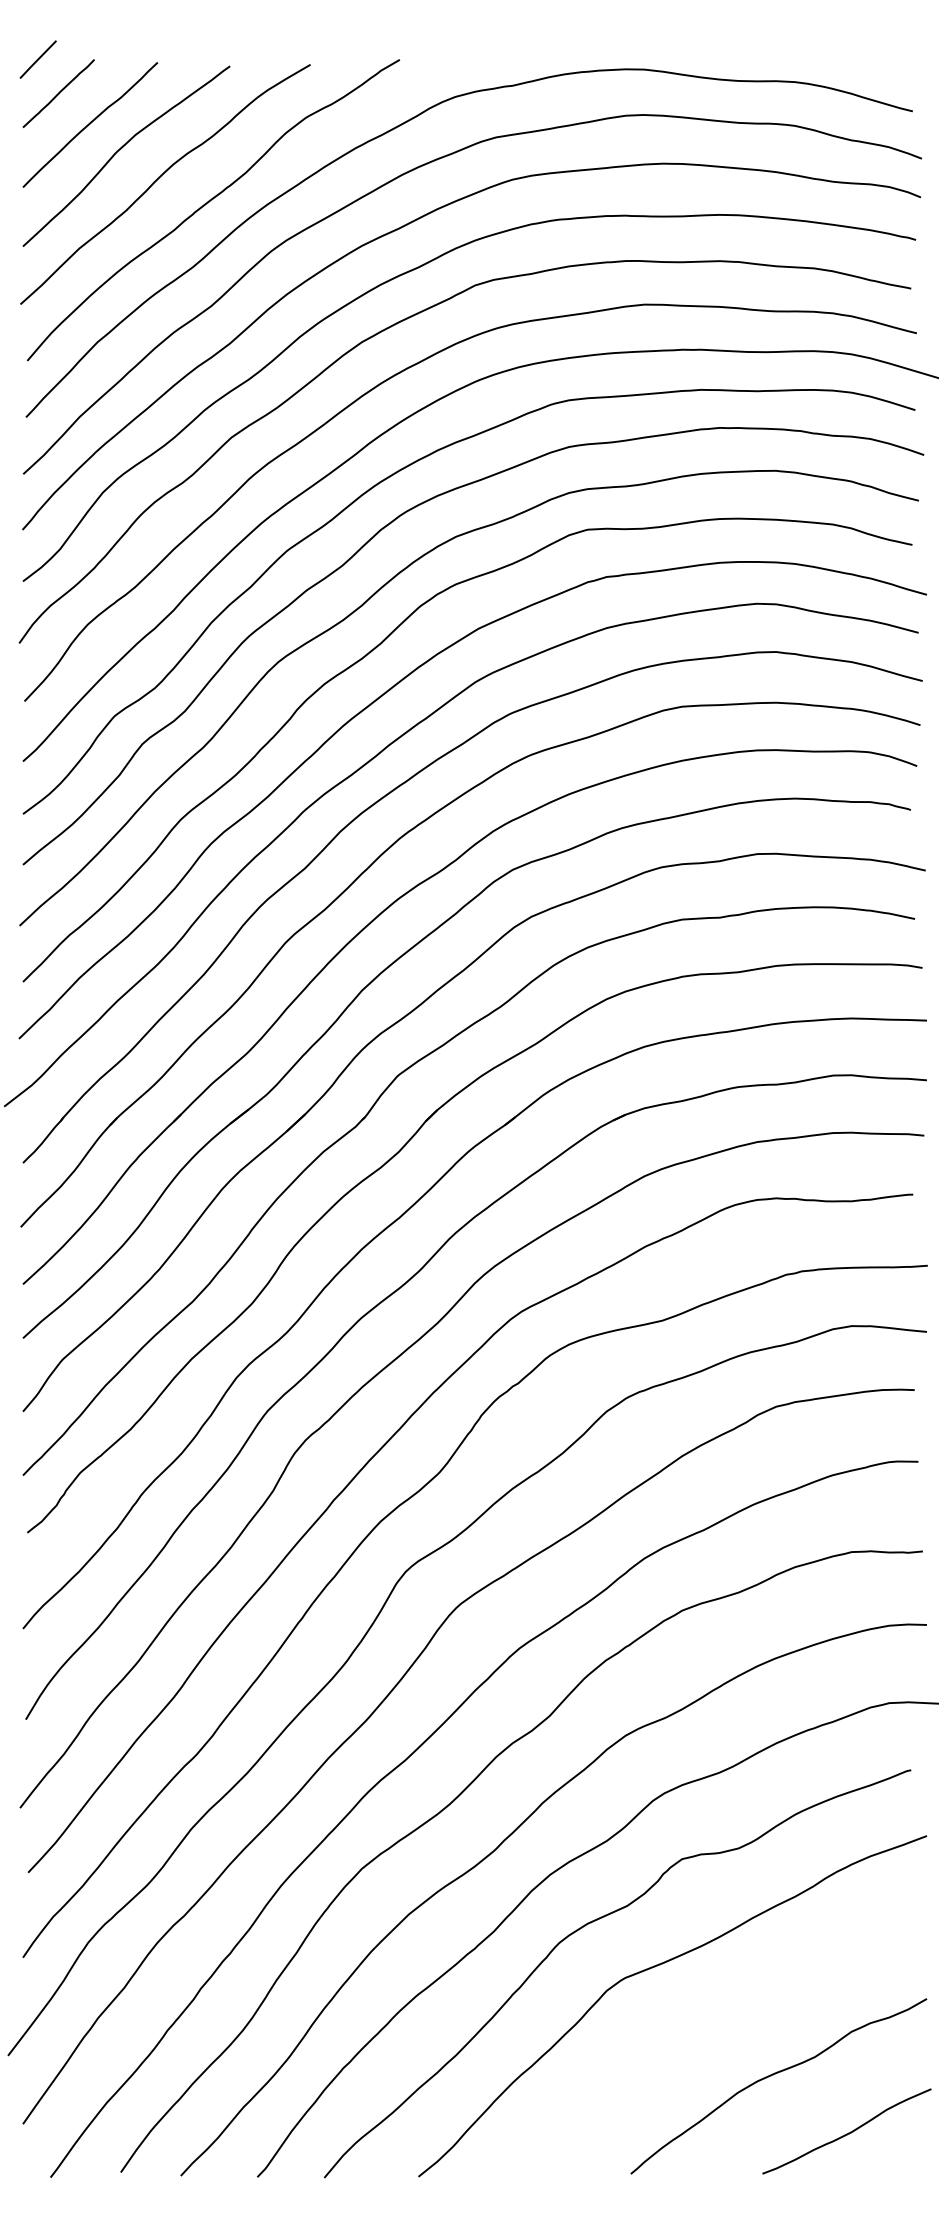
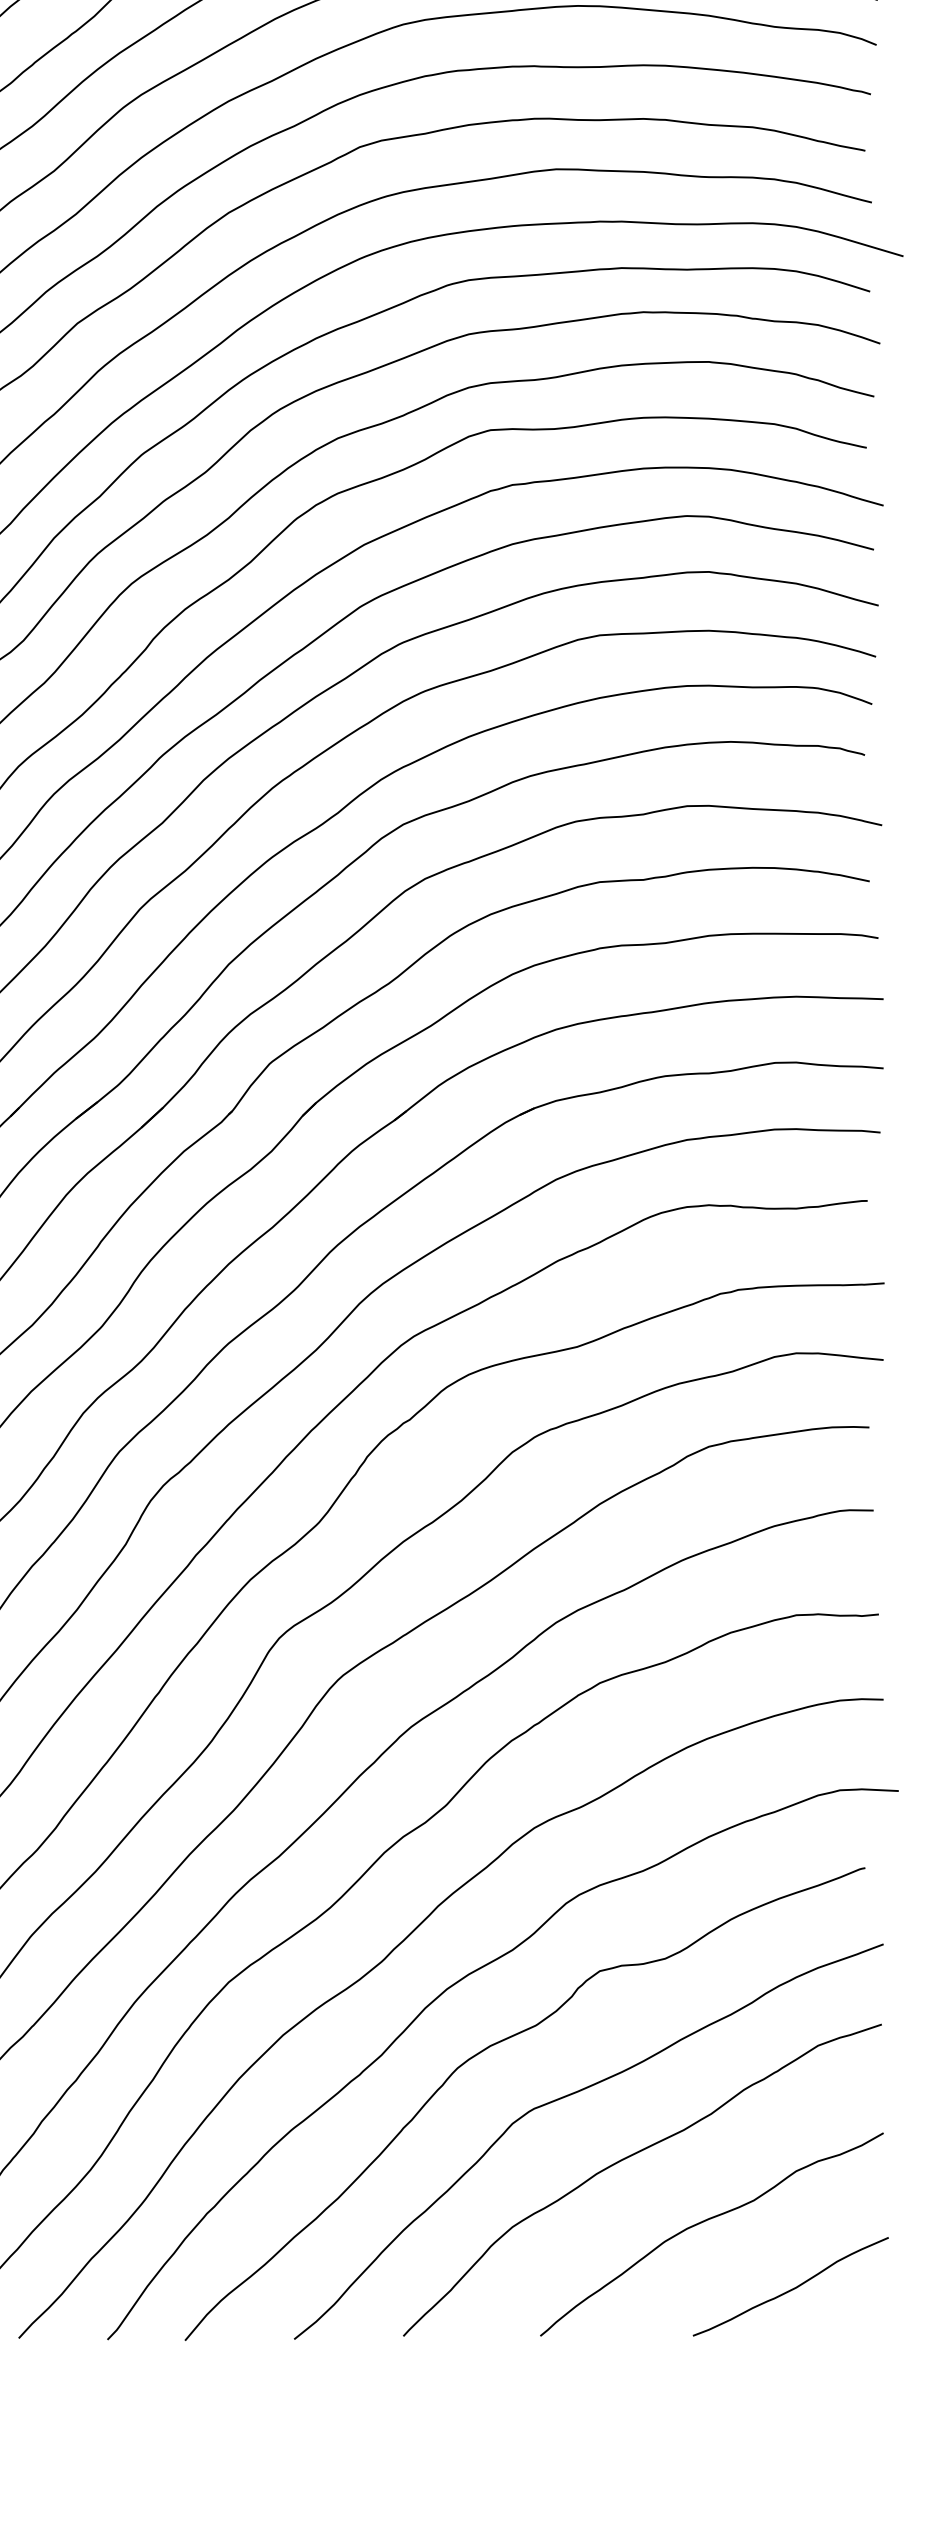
curve: (709, 2019) -> (631, 2157), added

